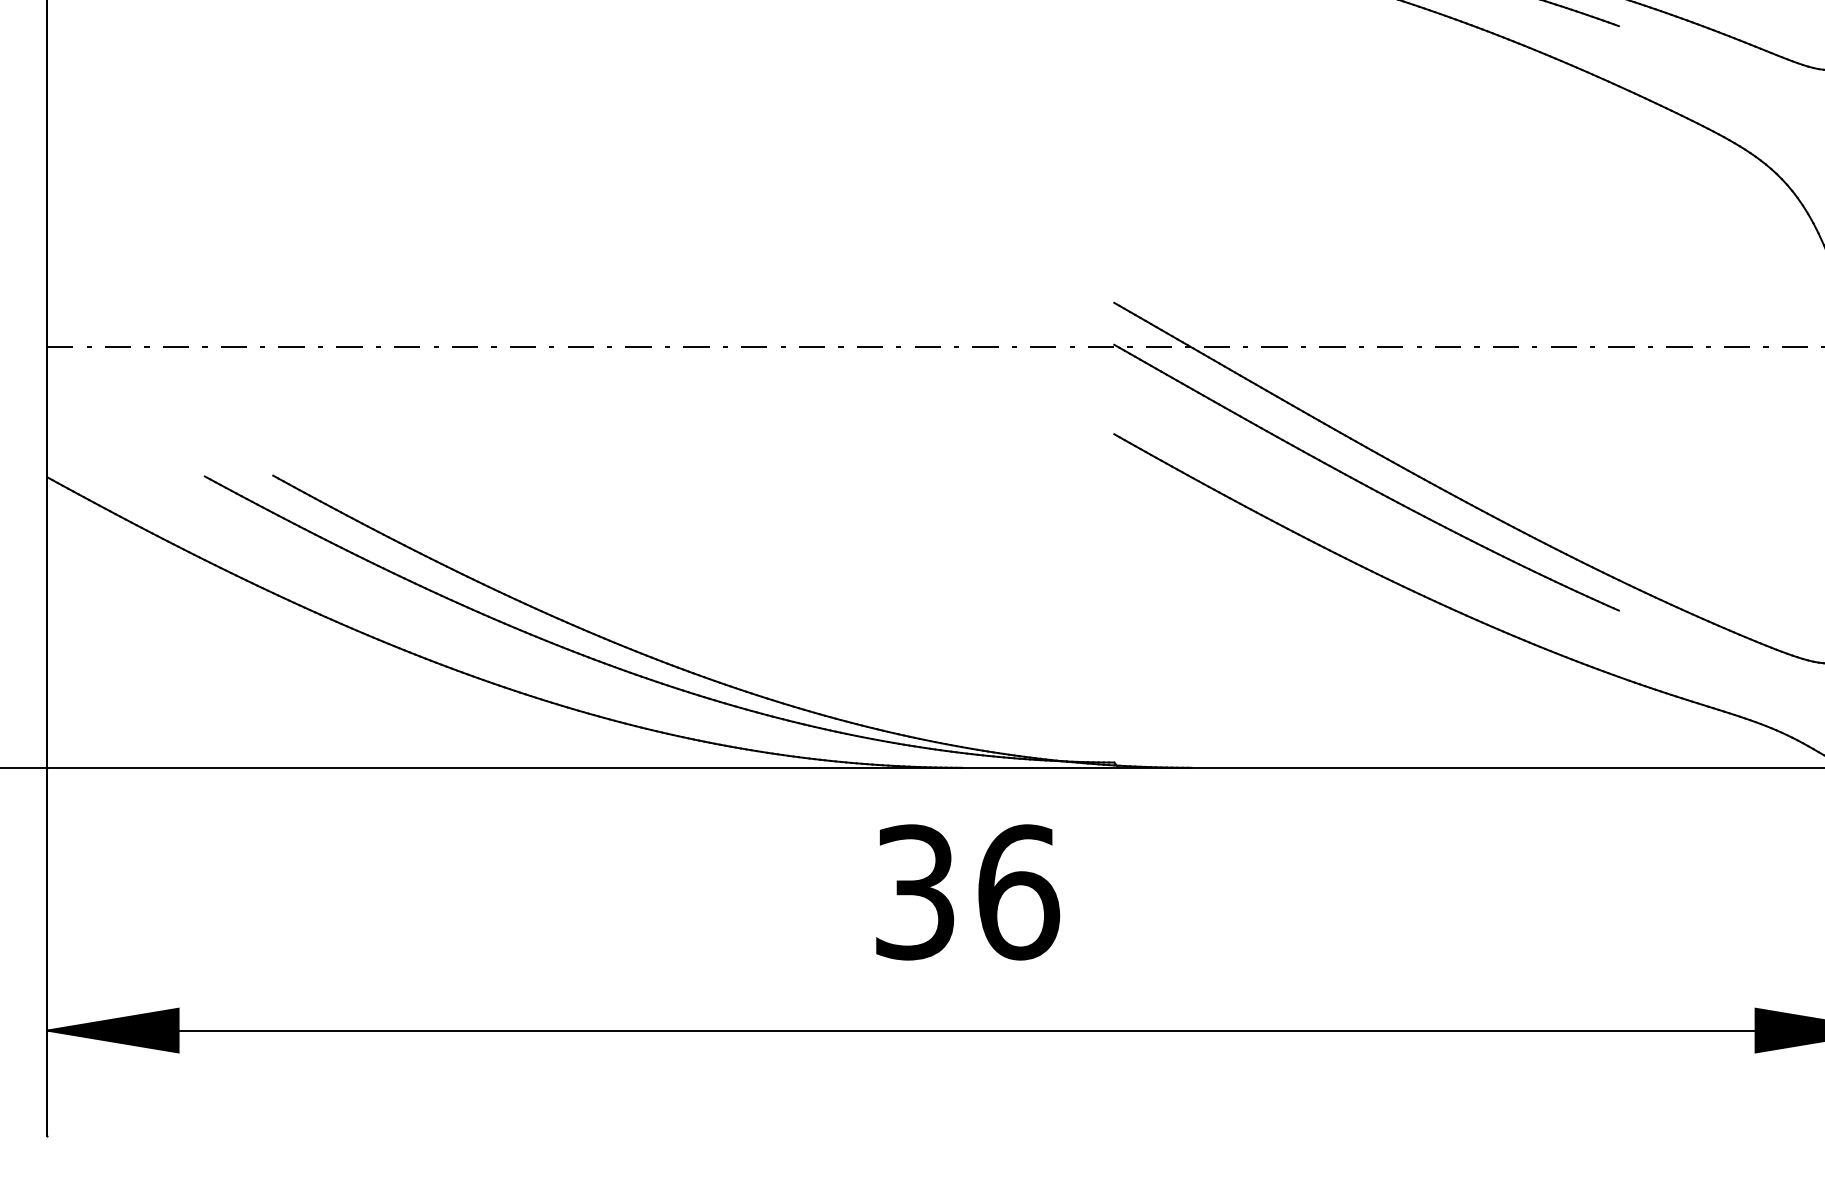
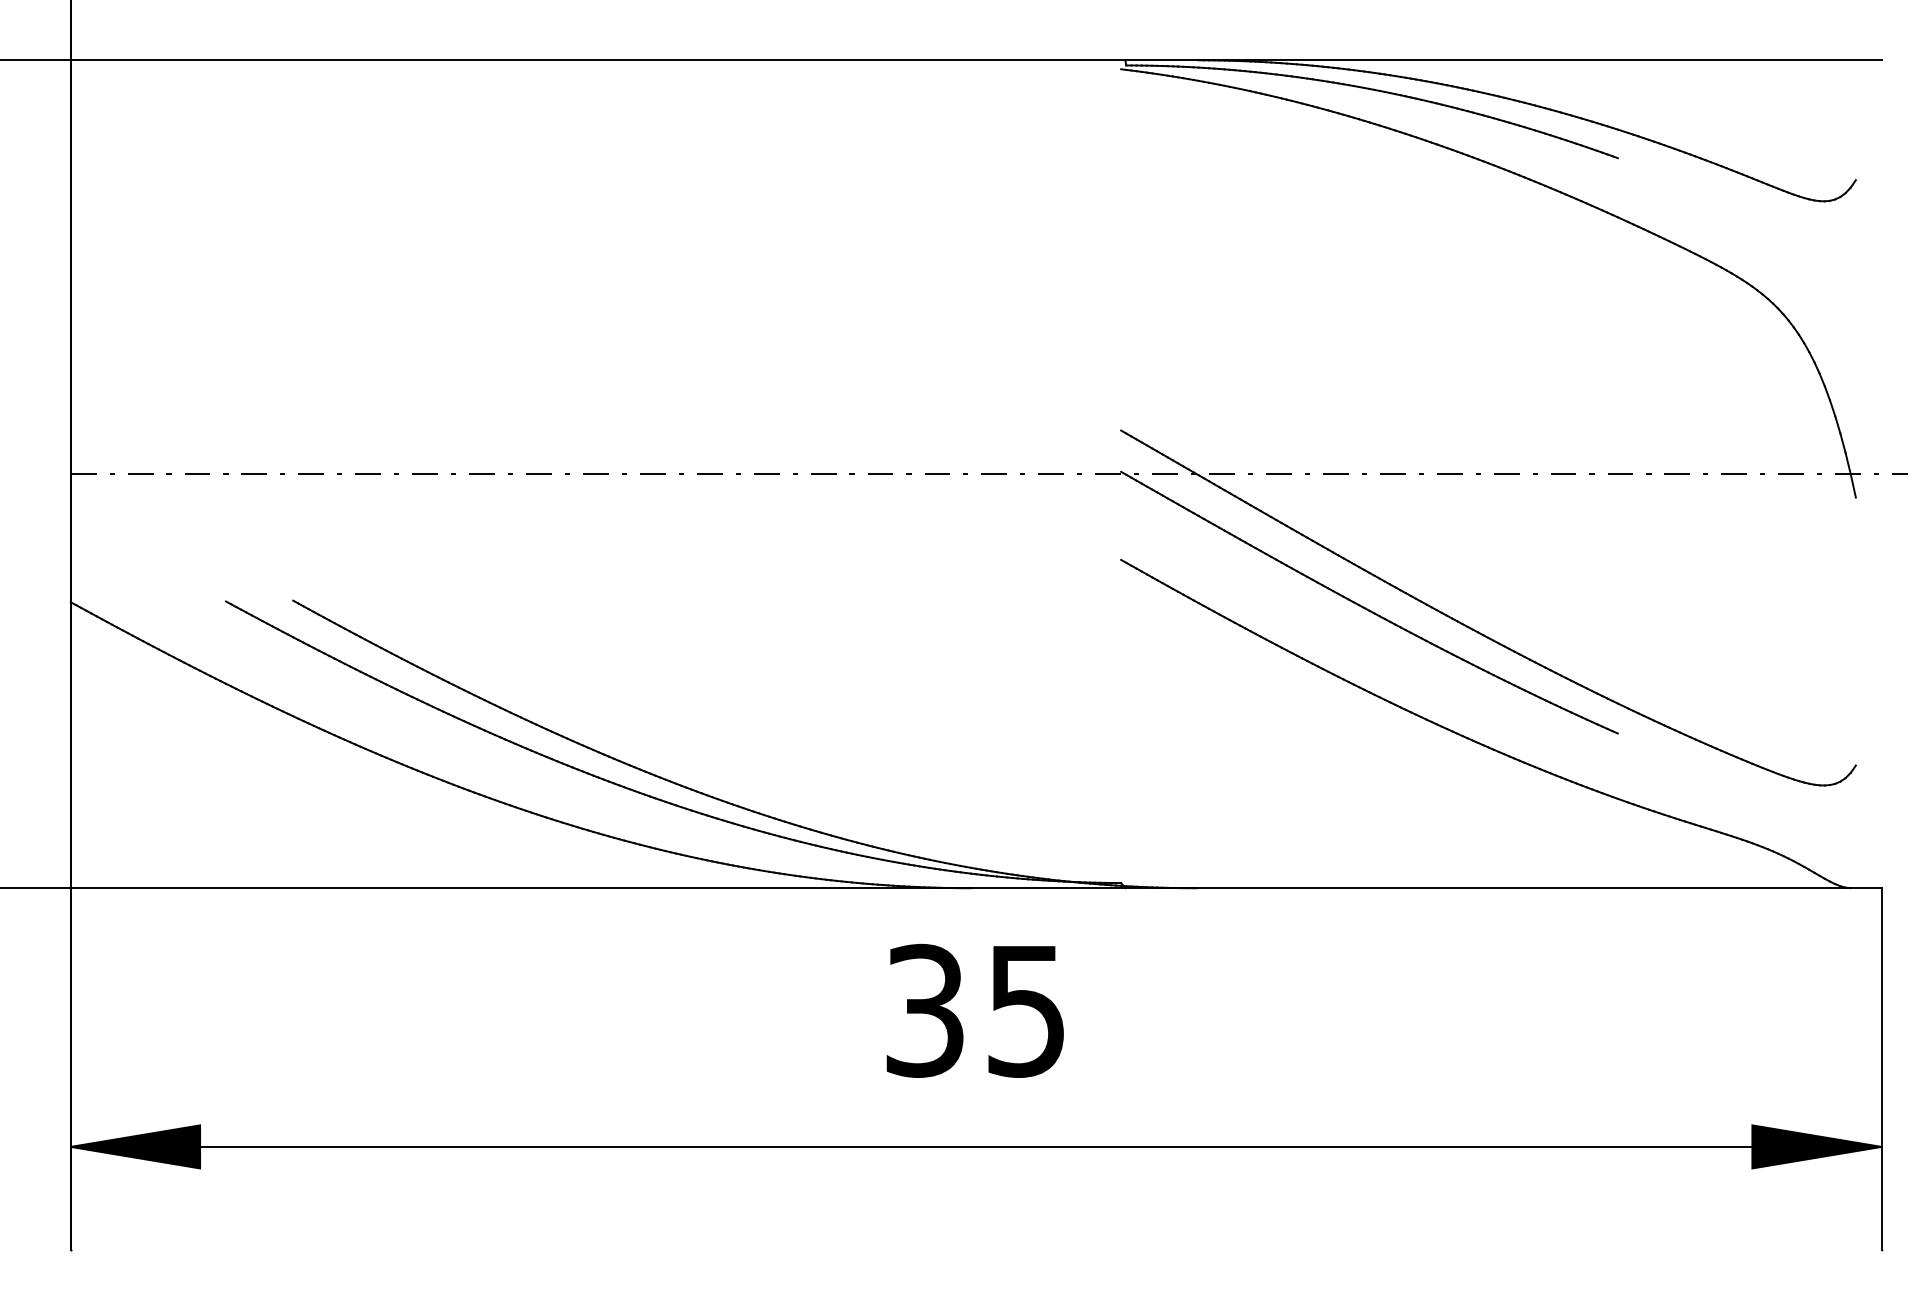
text: (1019, 892) -> (1027, 1010), 36 -> 35

